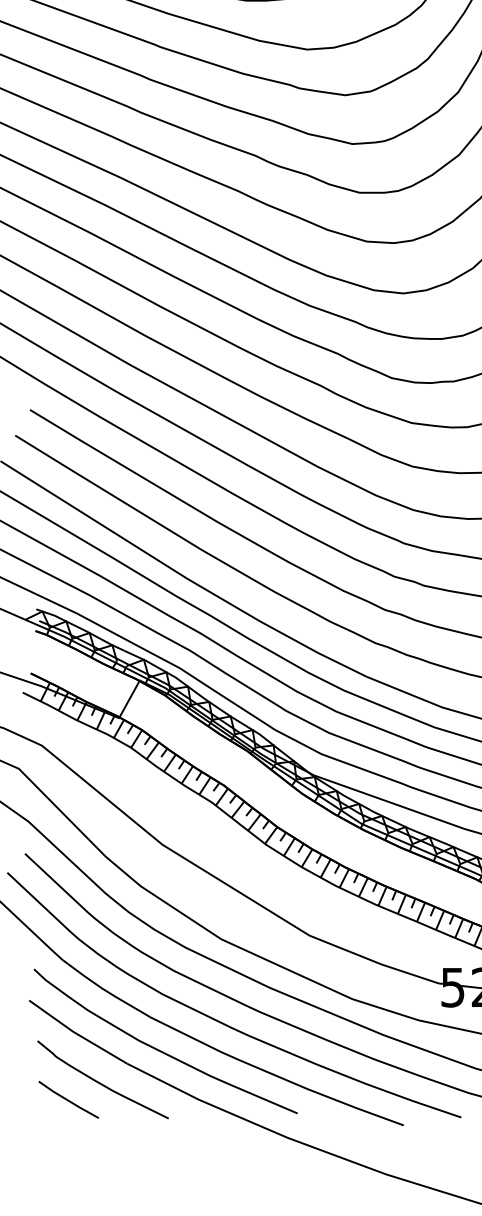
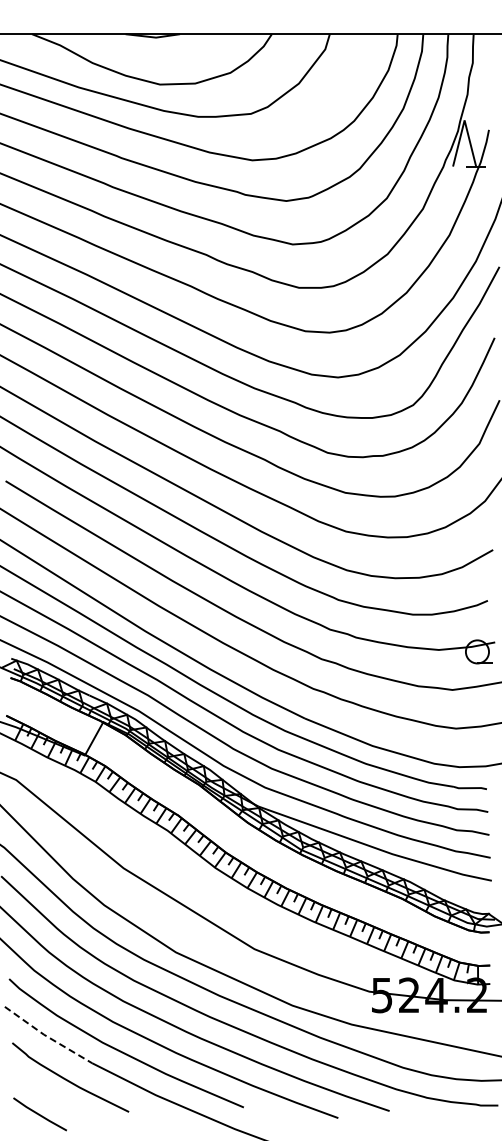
line: (77, 1033) -> (47, 1036), solid -> dashed
line: (68, 1100) -> (39, 1114), moved

